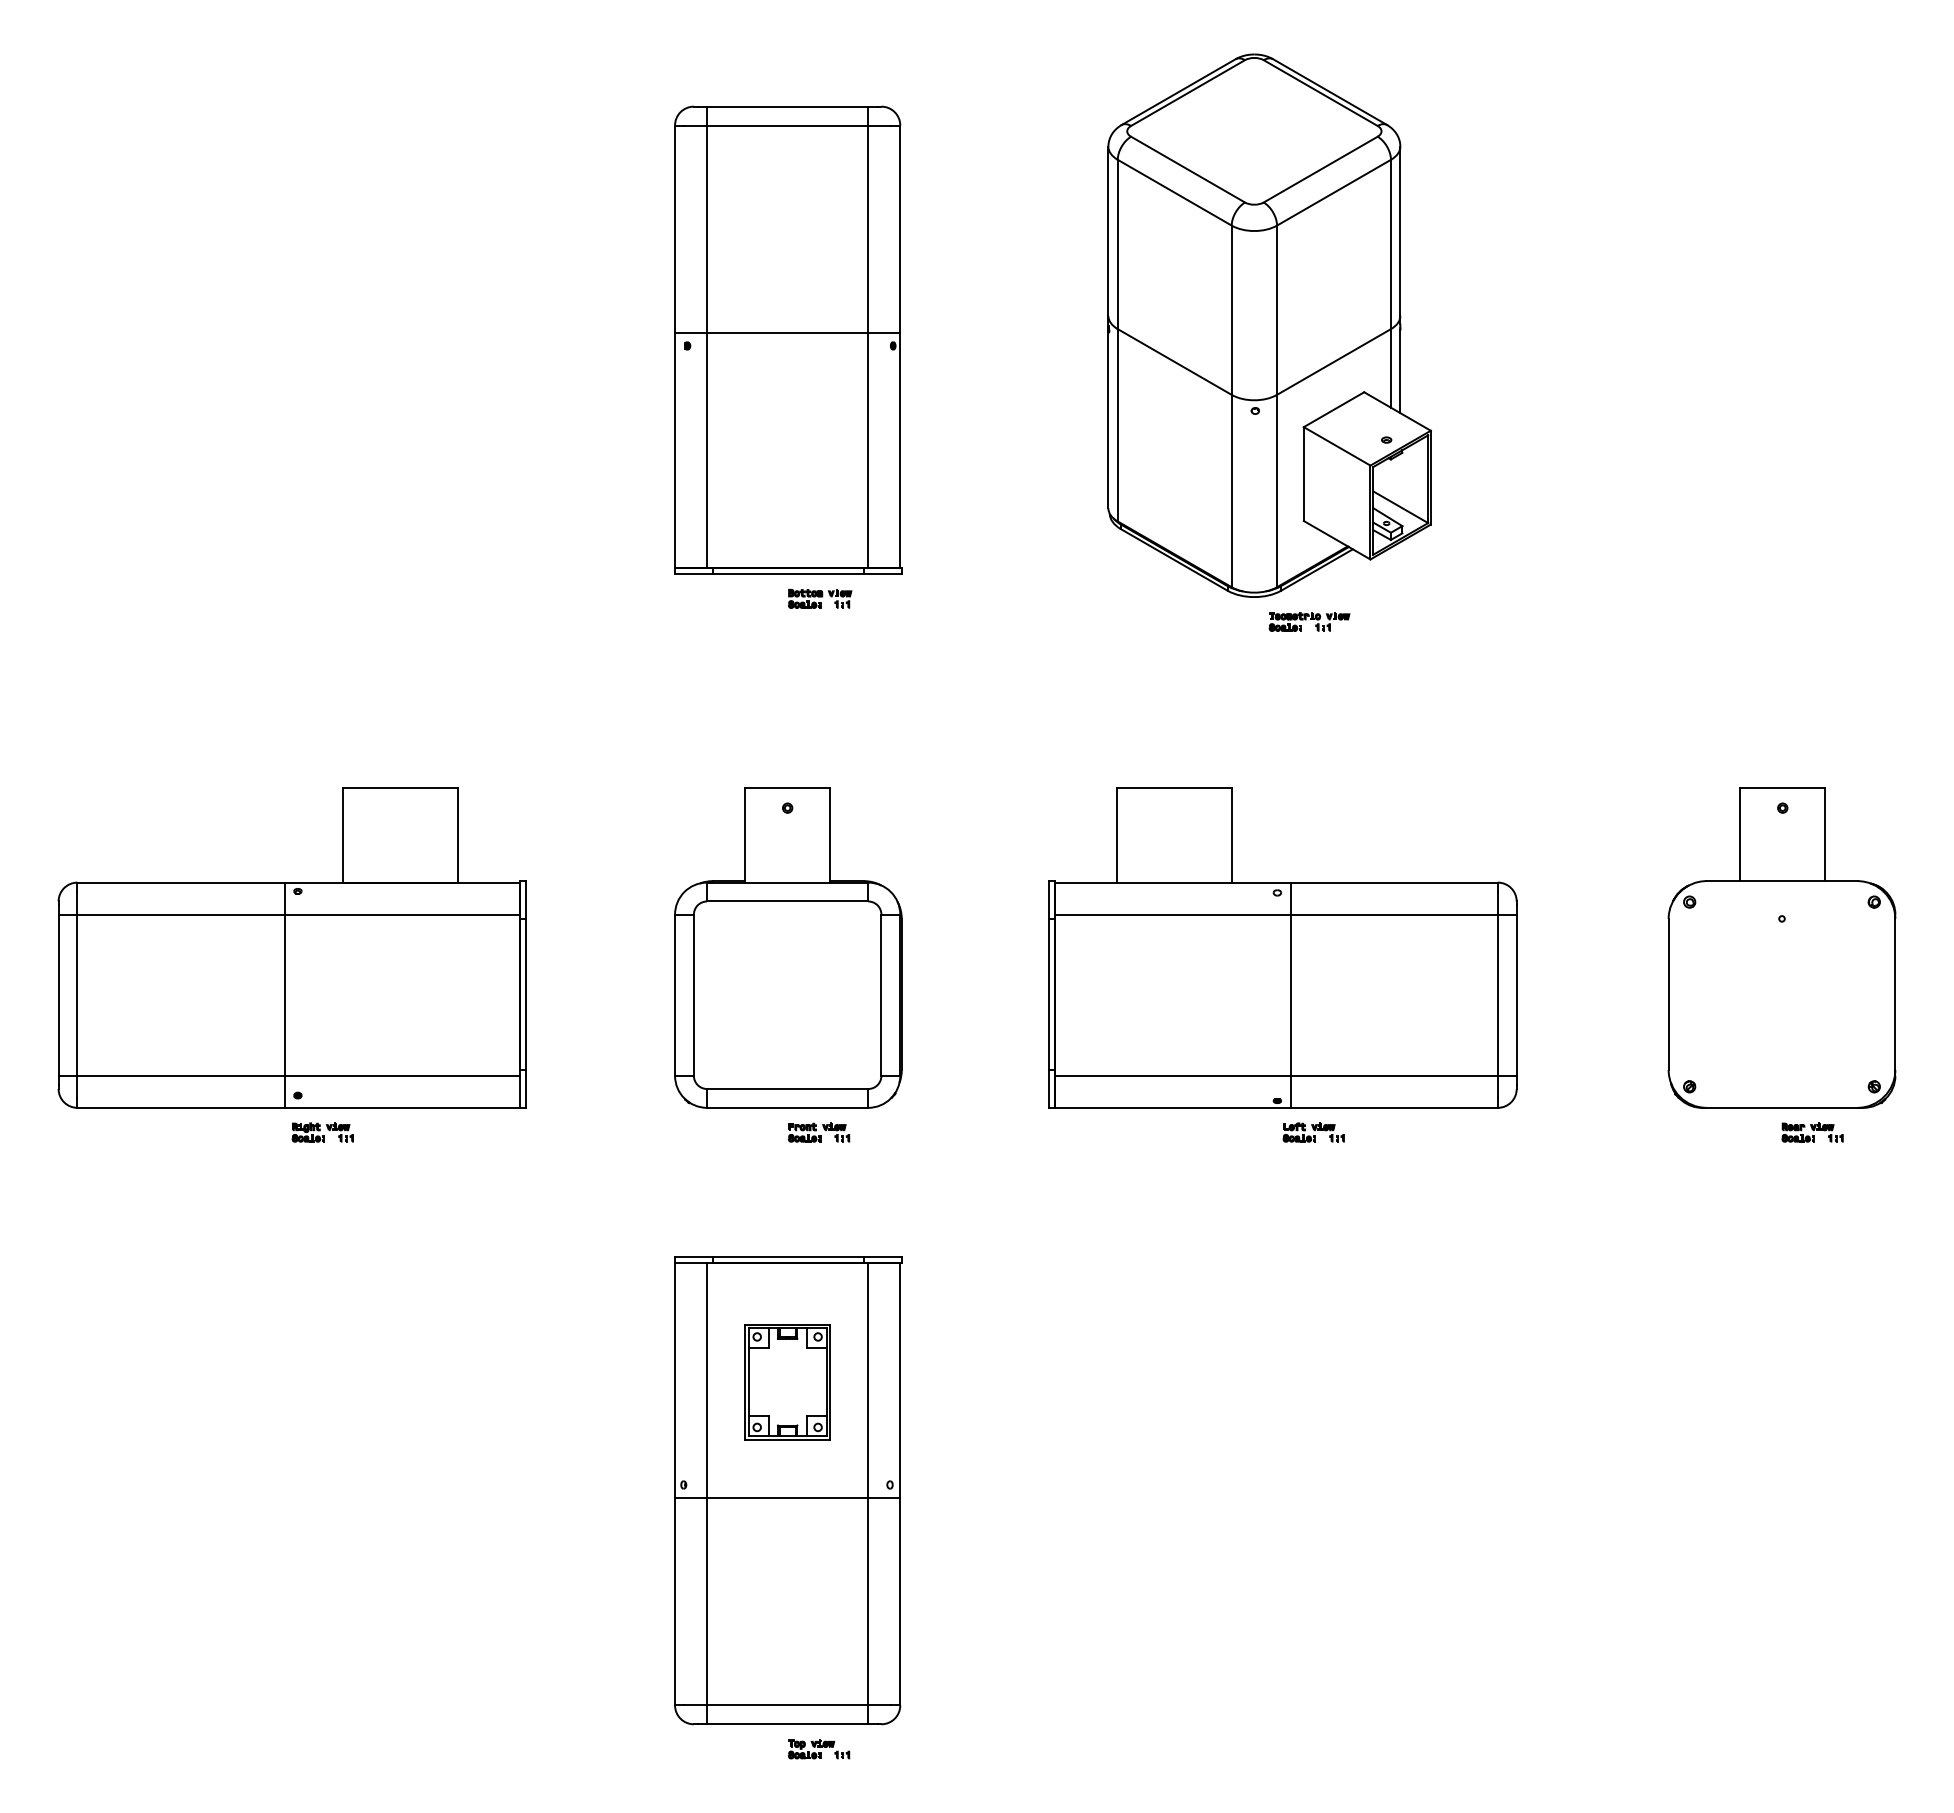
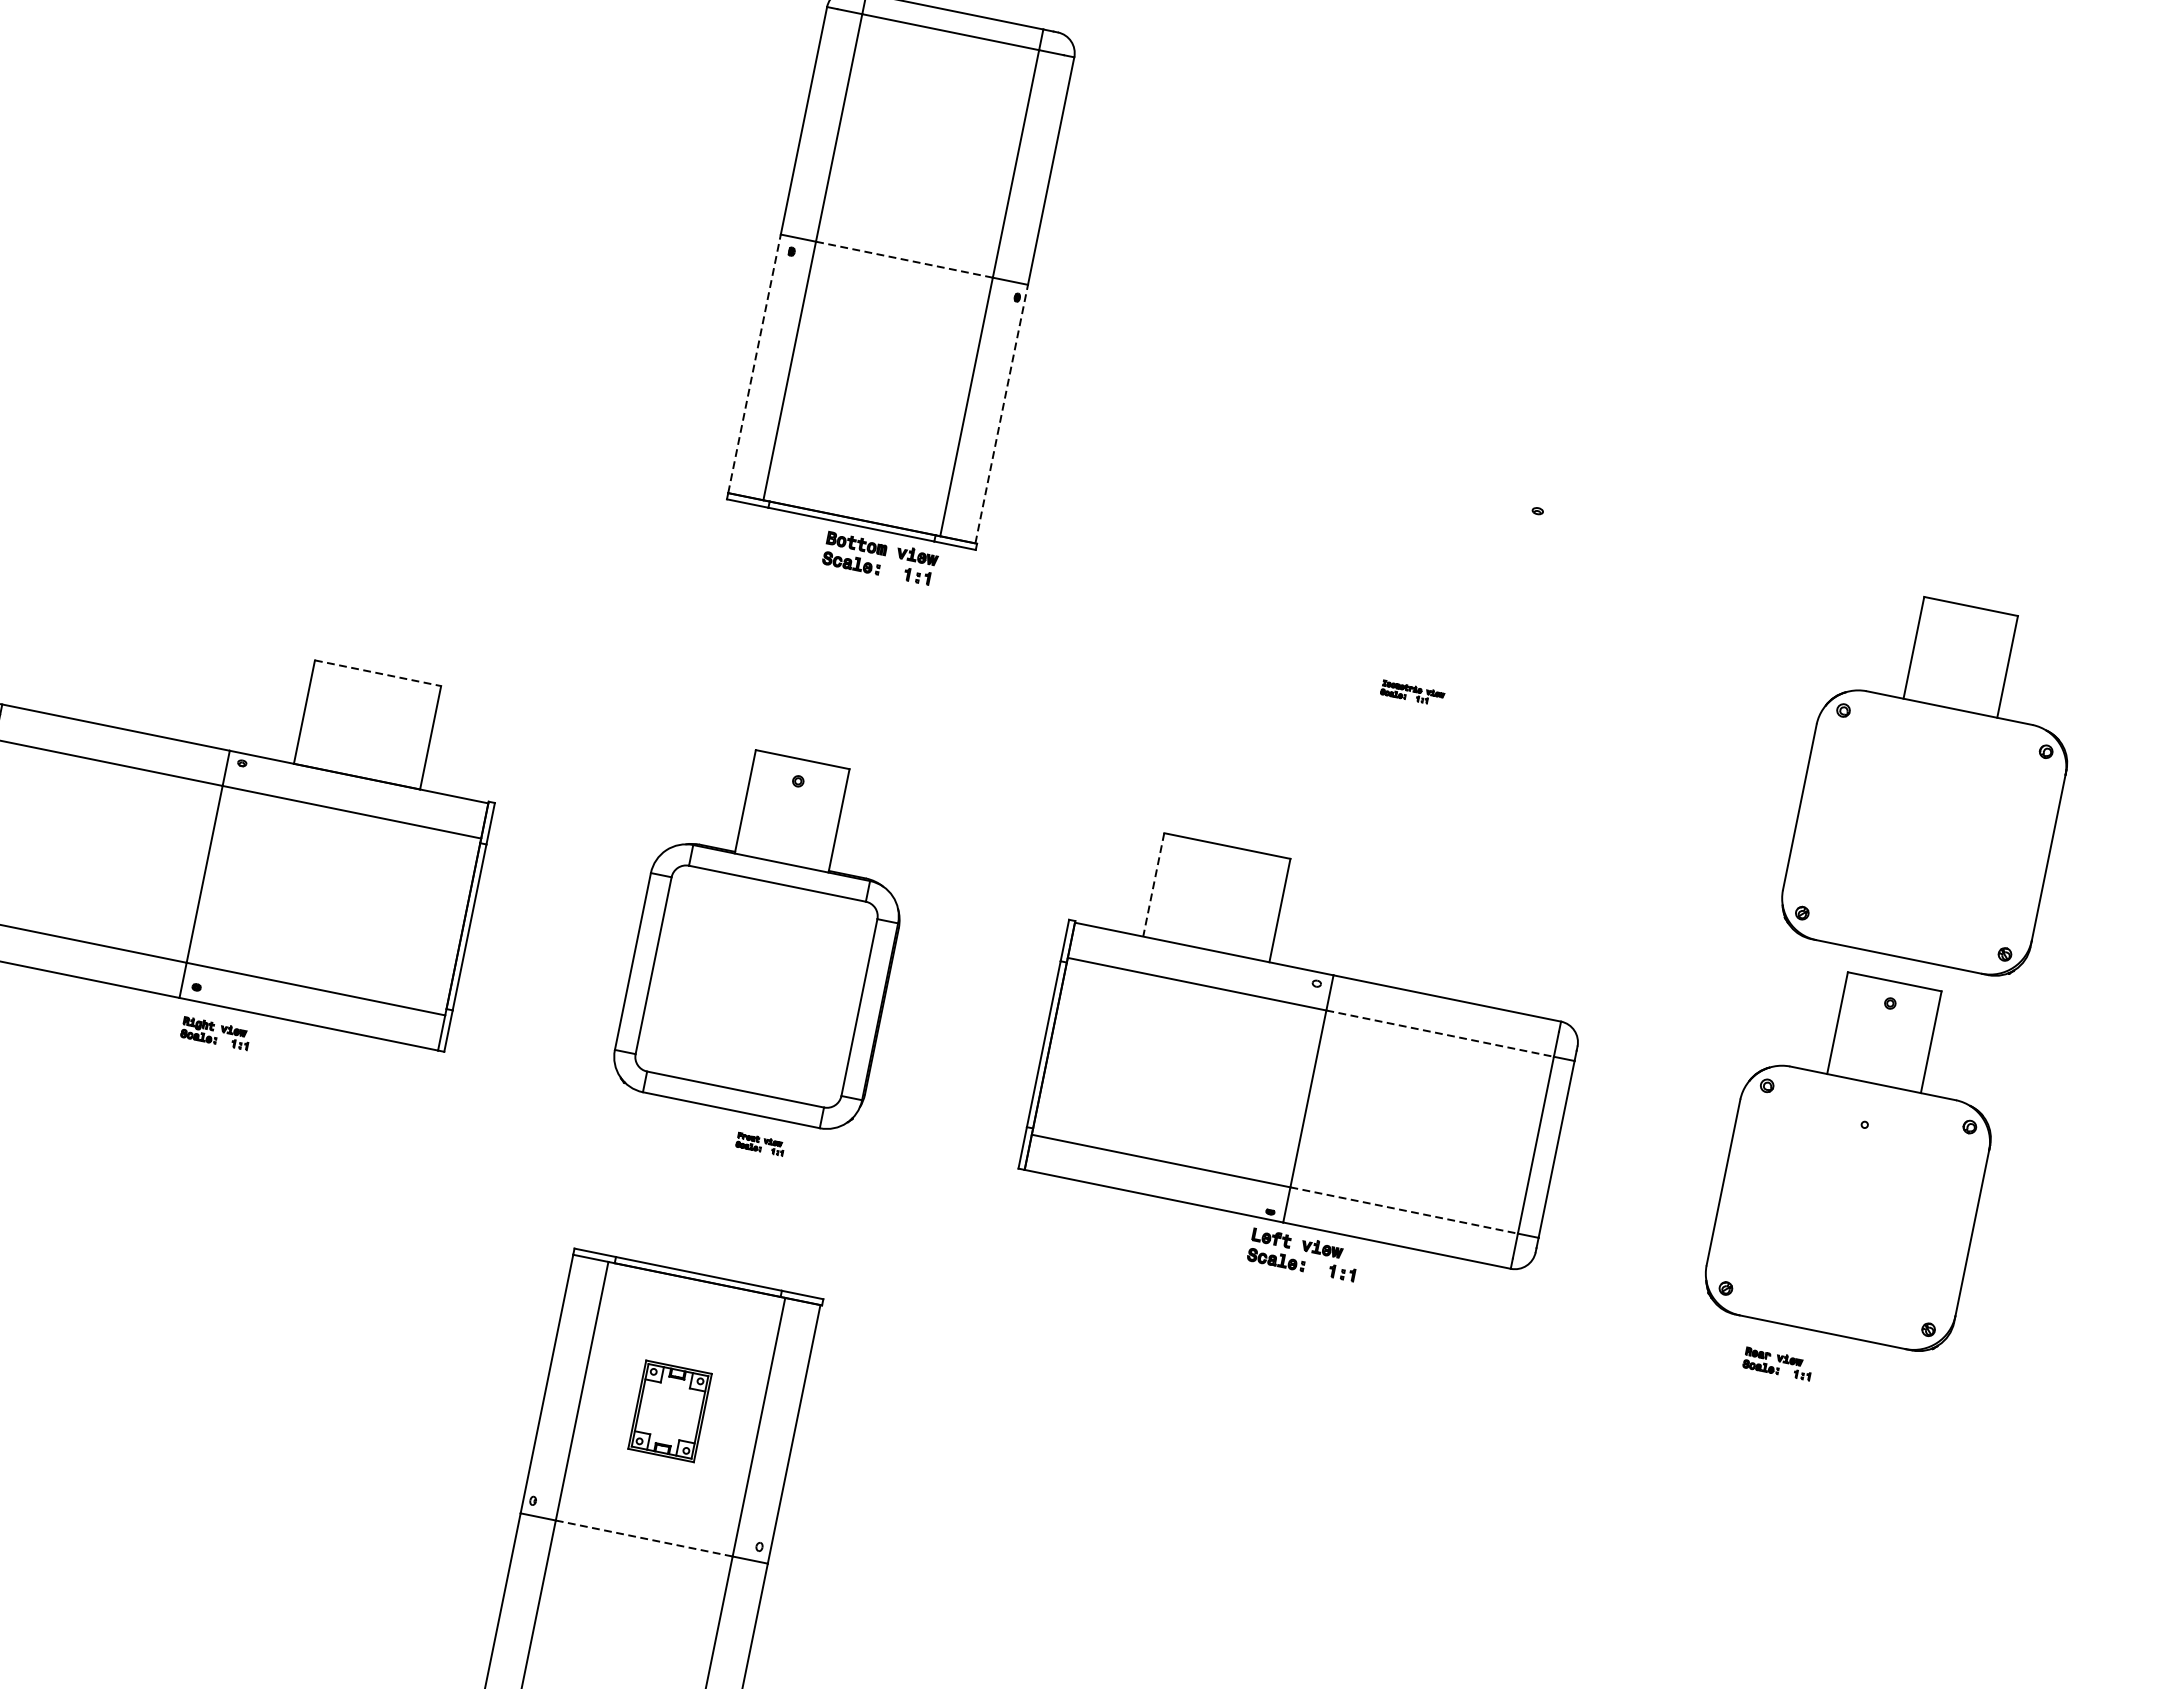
part: (1269, 325) -> (1434, 359), removed
line: (787, 332) -> (904, 259), solid -> dashed
line: (675, 450) -> (755, 363), solid -> dashed
line: (900, 450) -> (1001, 414), solid -> dashed
part: (820, 598) -> (881, 558), size x1.6
part: (1781, 605) -> (1934, 780), added
part: (1309, 621) -> (1412, 693), size x0.7
line: (401, 788) -> (378, 673), solid -> dashed
line: (1117, 836) -> (1153, 886), solid -> dashed
line: (1394, 914) -> (1440, 1033), solid -> dashed
line: (1394, 1075) -> (1404, 1210), solid -> dashed
part: (819, 1132) -> (760, 1144), size x0.7
part: (1313, 1132) -> (1302, 1254), size x1.6
part: (1812, 1132) -> (1777, 1363), moved
part: (787, 1382) -> (669, 1411), size x0.7
line: (787, 1498) -> (643, 1538), solid -> dashed

